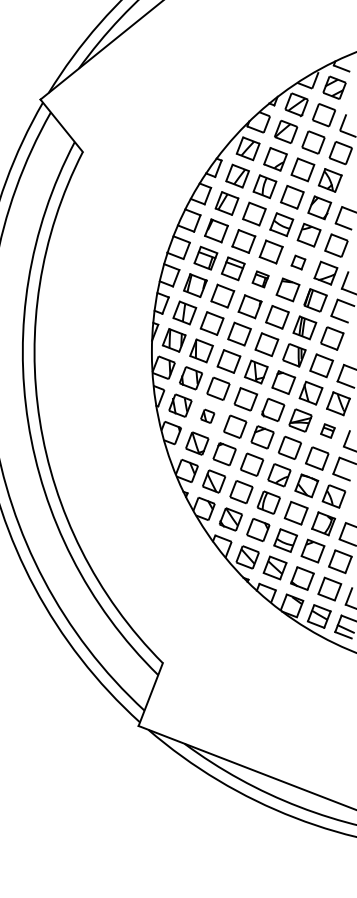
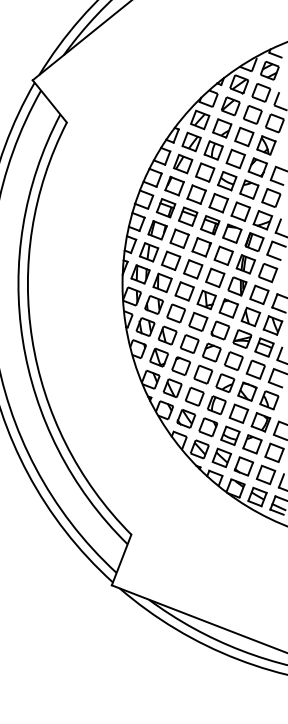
part: (298, 262) -> (240, 211), size x1.67
part: (260, 279) -> (210, 225), size x1.43
part: (207, 416) -> (167, 335), size x1.67
part: (327, 430) -> (264, 347), size x1.67

